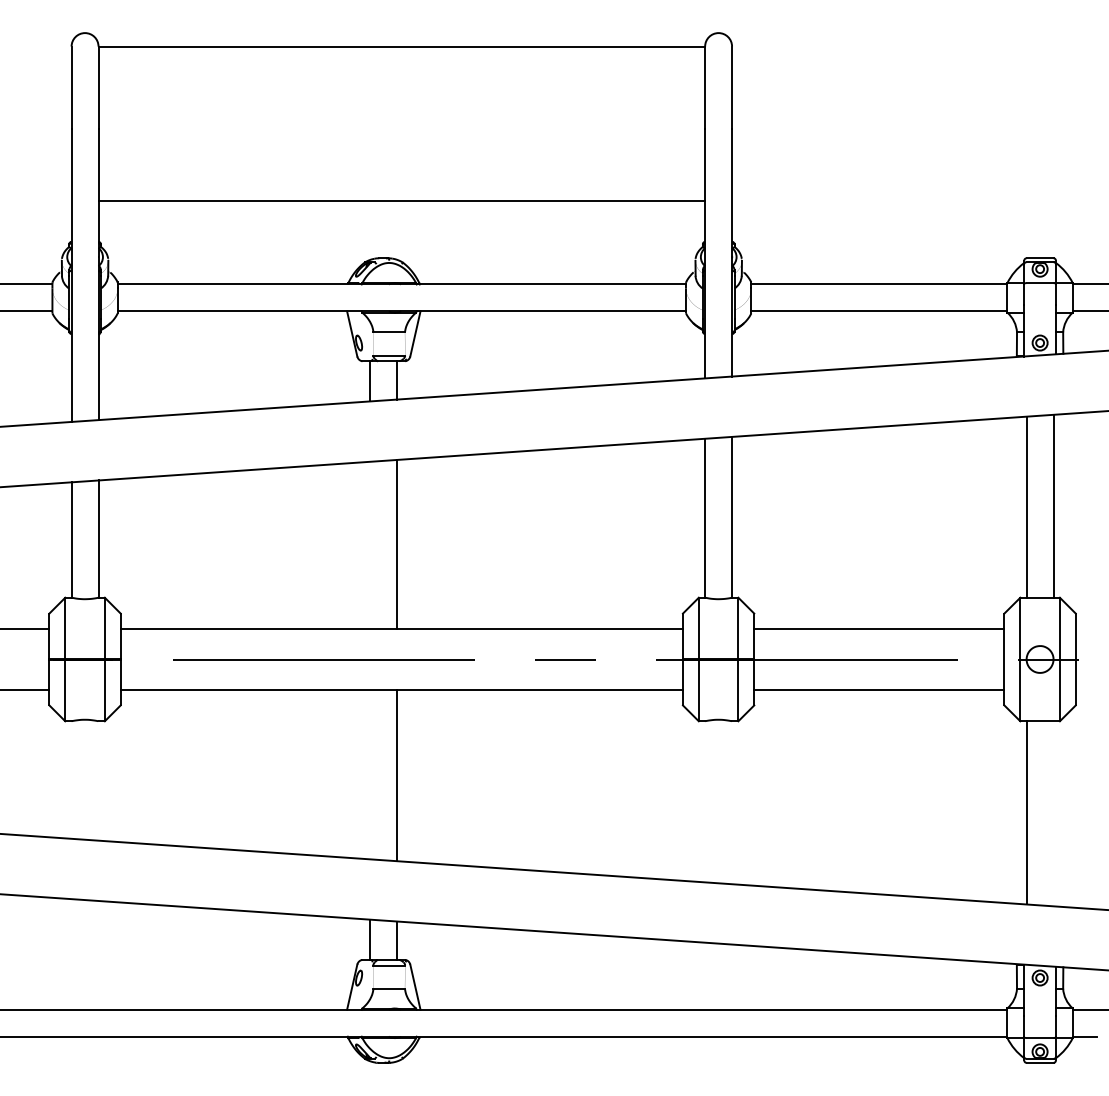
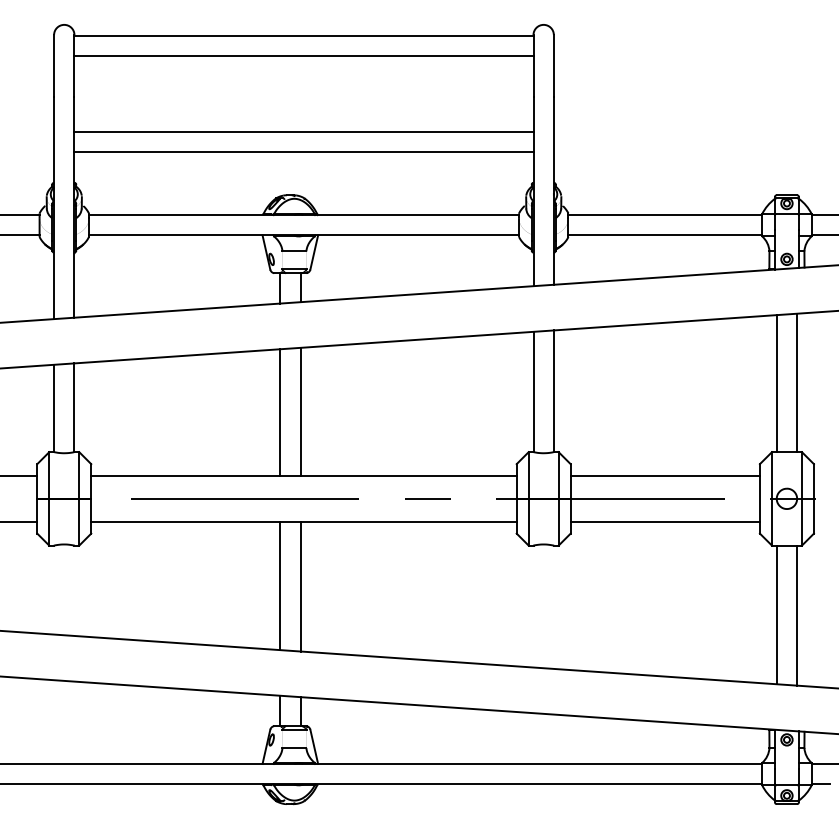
line: (401, 74) -> (303, 56), added
line: (401, 174) -> (303, 131), added
line: (370, 545) -> (280, 412), added
line: (370, 774) -> (280, 585), added
line: (1053, 813) -> (797, 615), added

